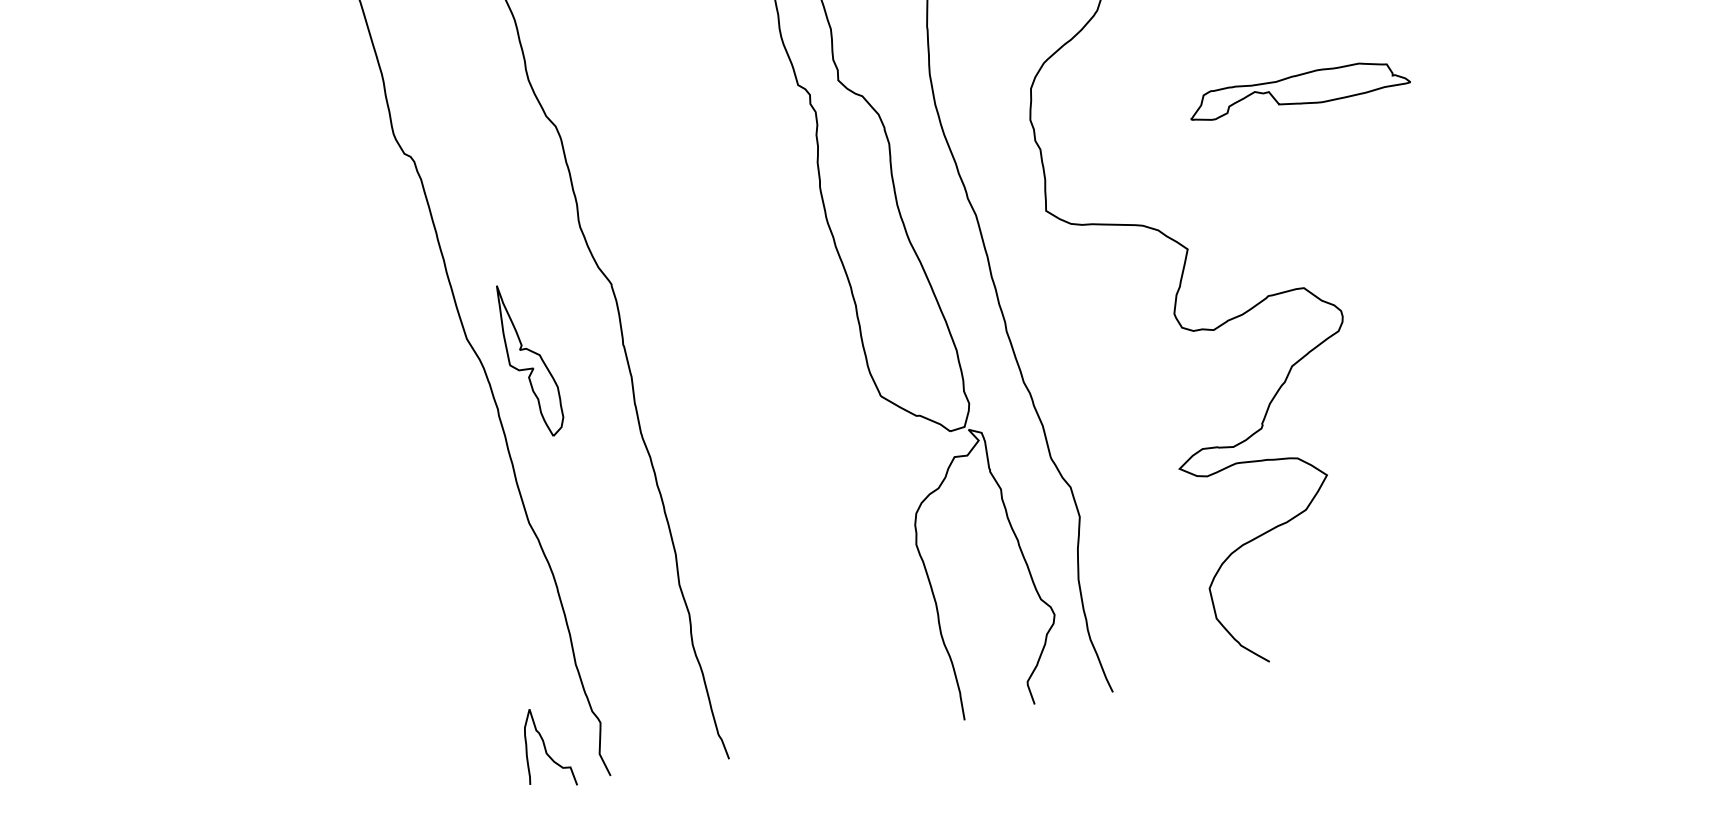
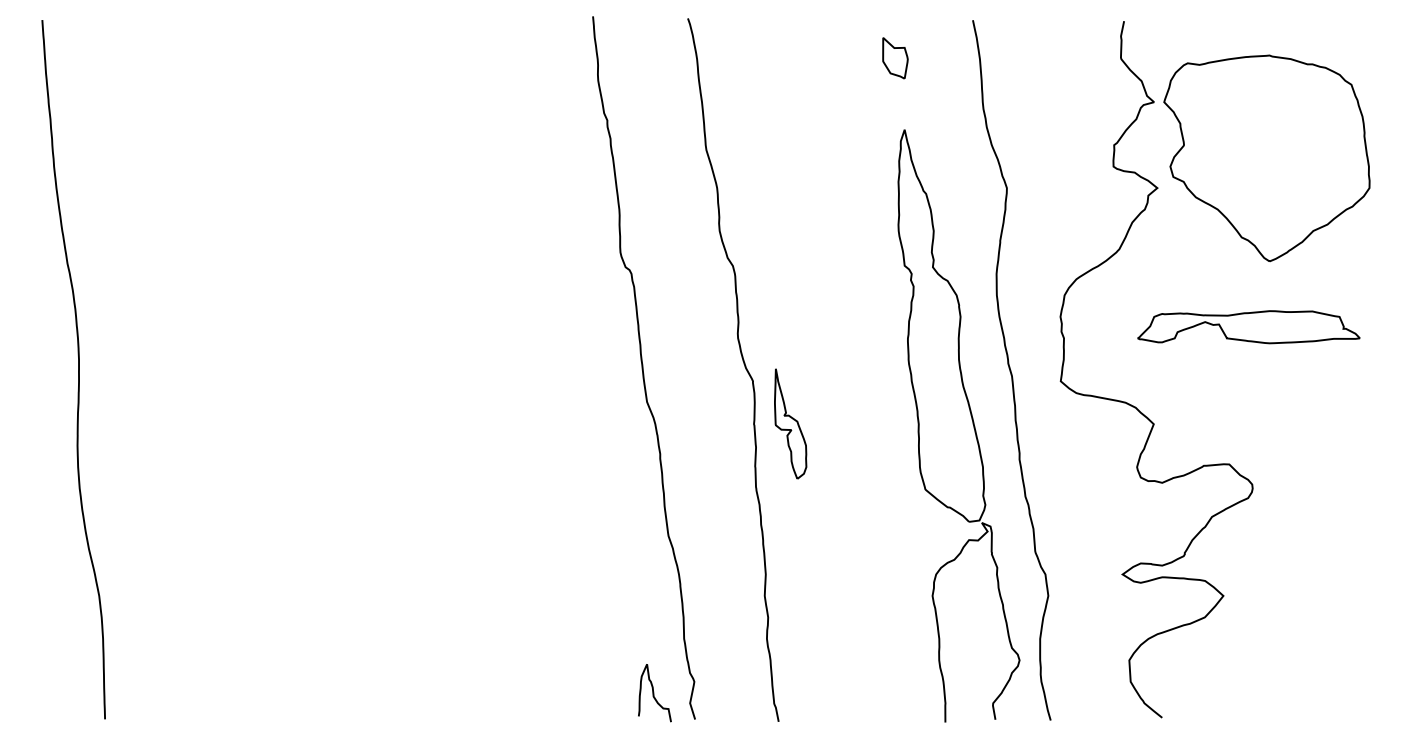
part: (1298, 90) -> (1248, 327), size x1.43
part: (530, 359) -> (790, 423), moved

